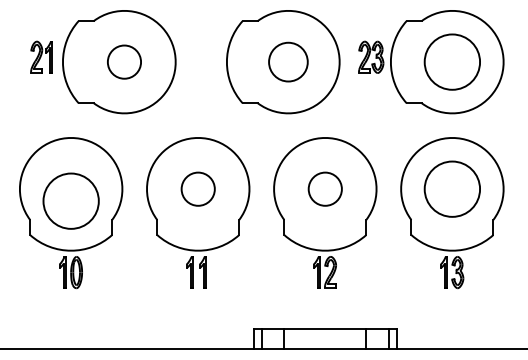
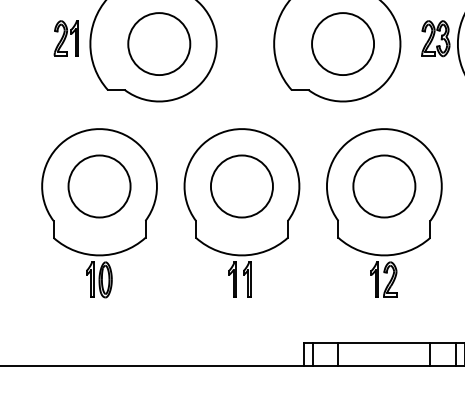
circle: (124, 61) -> (159, 43), size x1.67
circle: (288, 61) -> (343, 43), size x1.43
circle: (197, 188) -> (241, 185), size x1.67
circle: (324, 188) -> (383, 185), size x1.67
circle: (70, 200) -> (98, 185), moved

